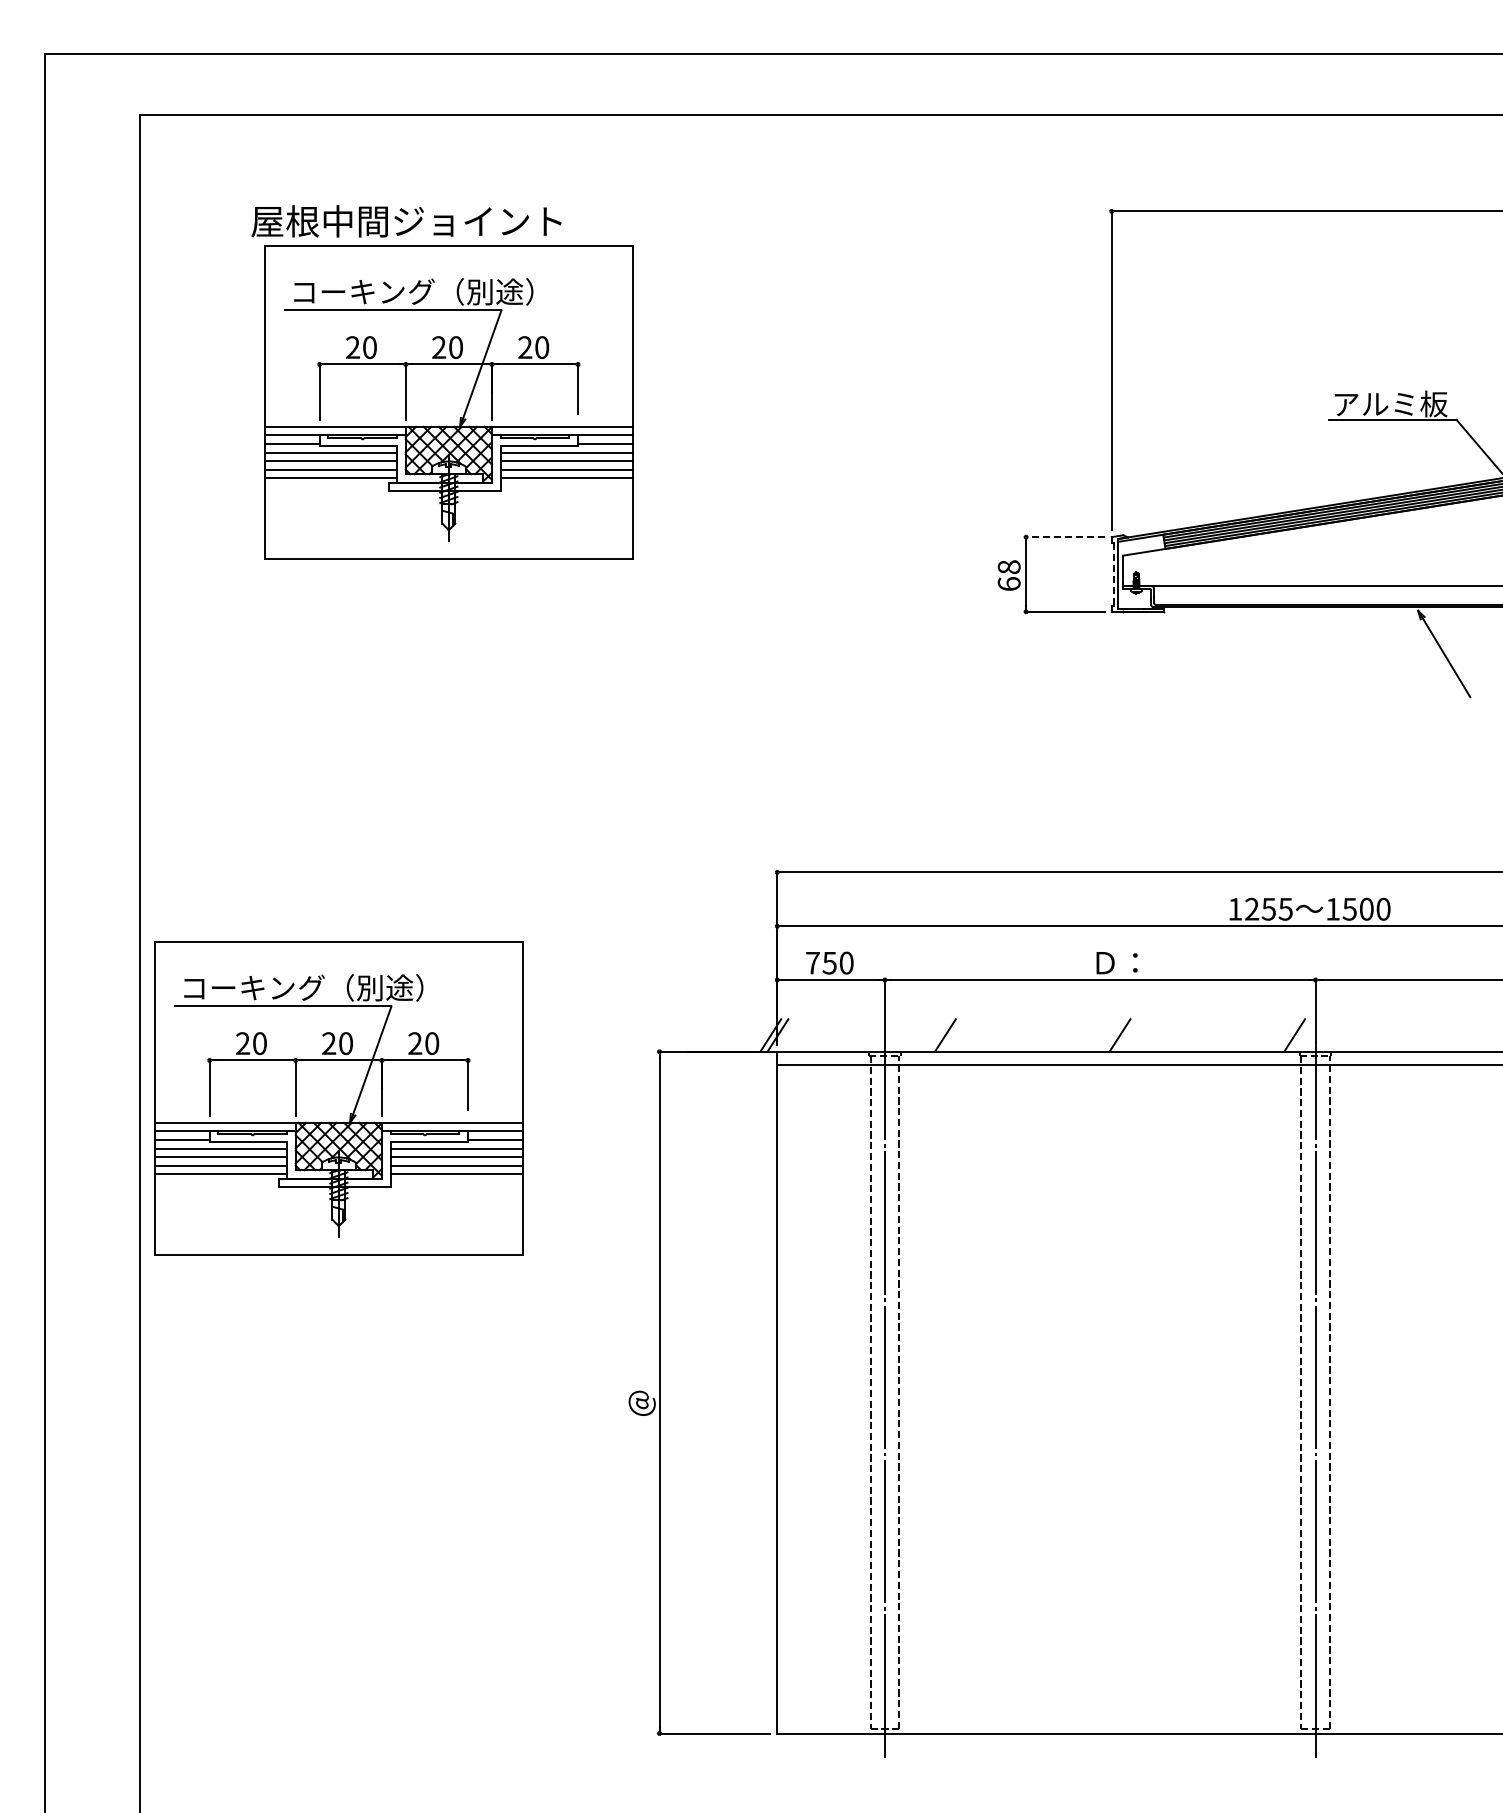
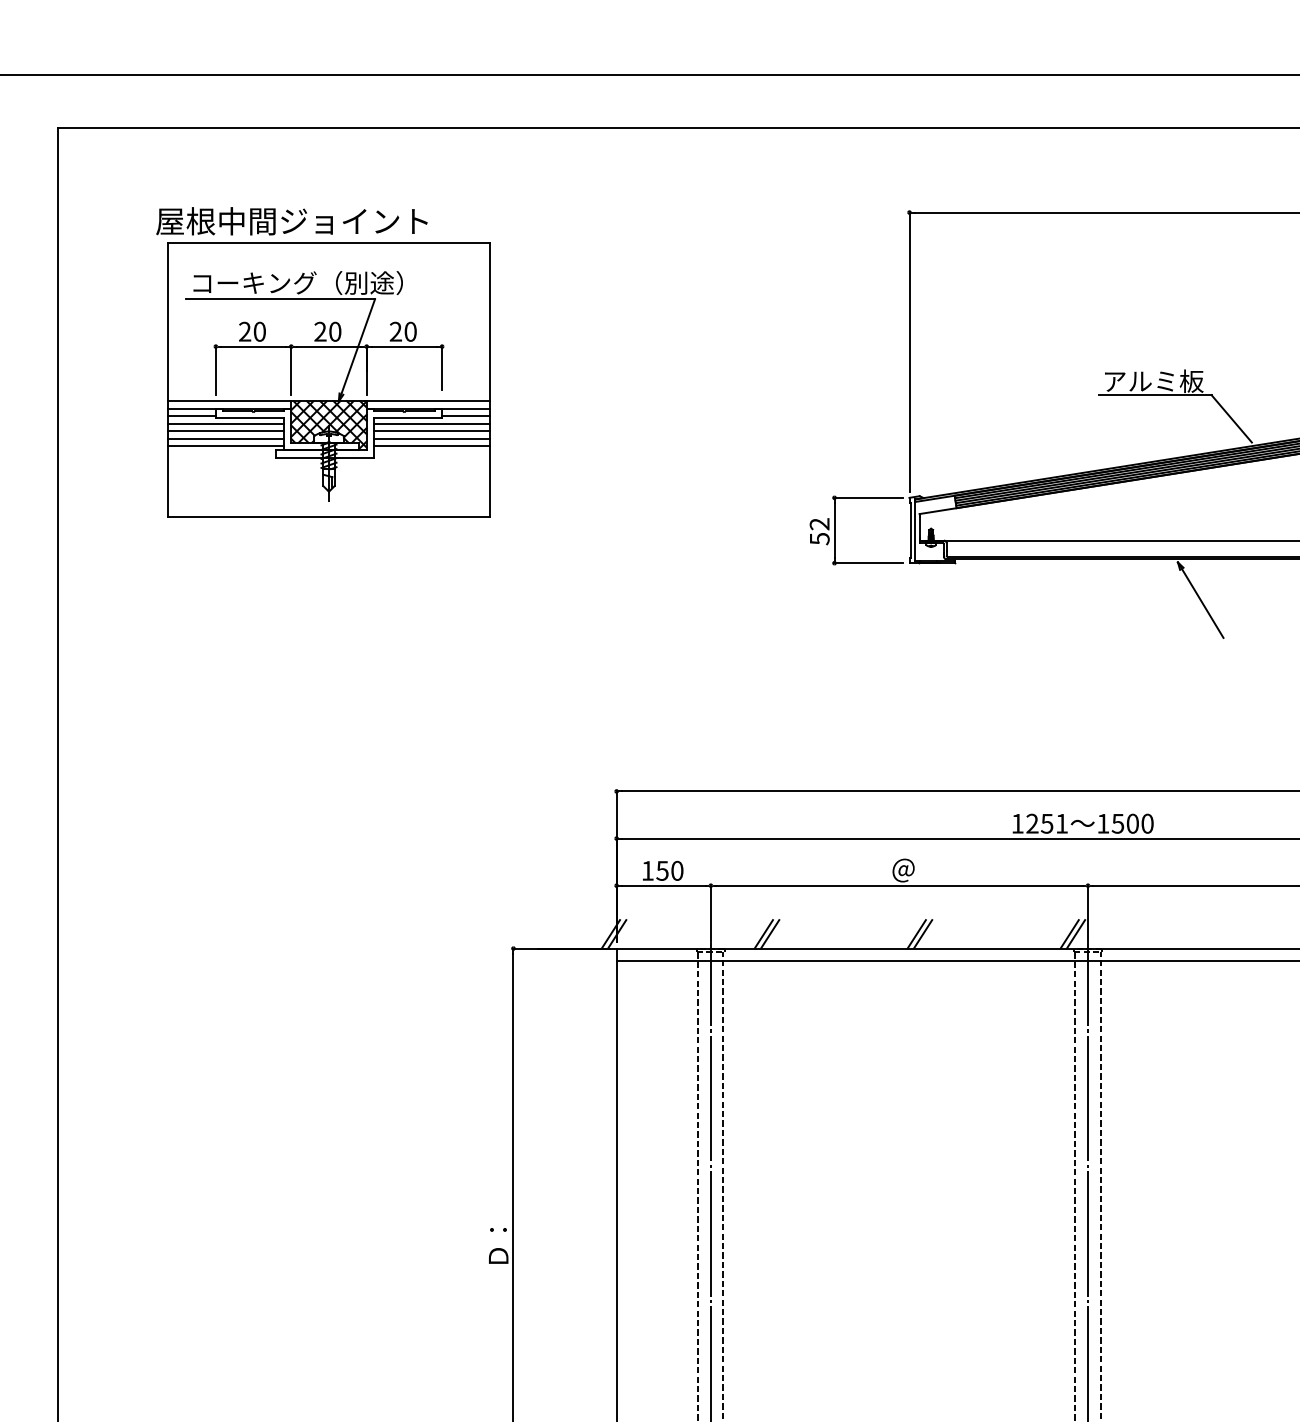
line: (1064, 537) -> (868, 498), dashed -> solid
line: (1113, 574) -> (911, 530), dashed -> solid
text: (1008, 575) -> (819, 531), 68 -> 52
text: (1285, 909) -> (1061, 823), 1255 -> 1251
text: (1114, 962) -> (911, 870), Ｄ： -> ＠
text: (812, 963) -> (647, 871), 750 -> 150
line: (952, 1035) -> (770, 934), added
line: (1126, 1035) -> (922, 934), added
line: (1301, 1035) -> (1075, 934), added
part: (338, 1098) -> (232, 989), removed
text: (641, 1392) -> (497, 1246), ＠ -> Ｄ：

